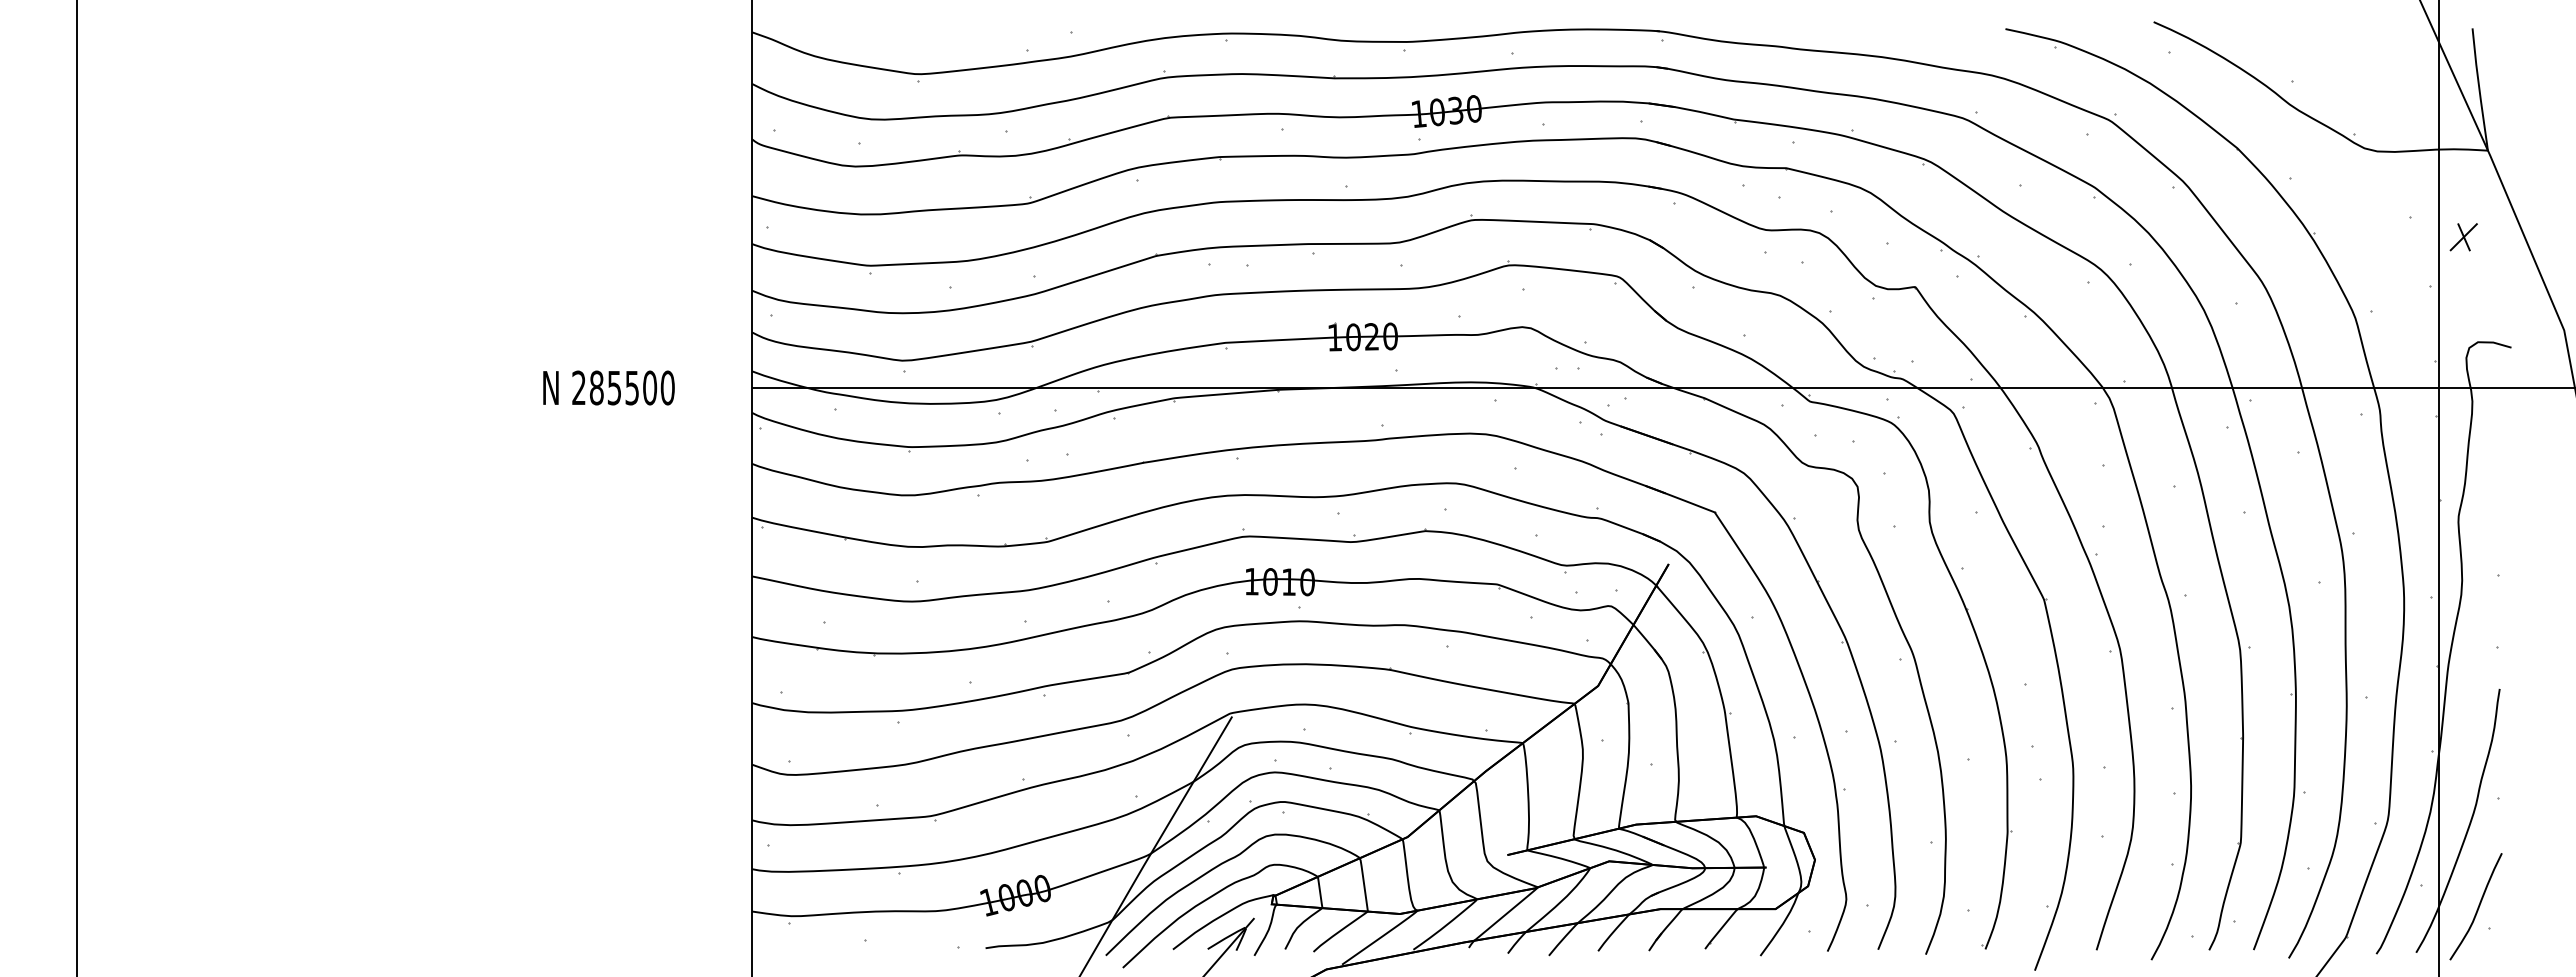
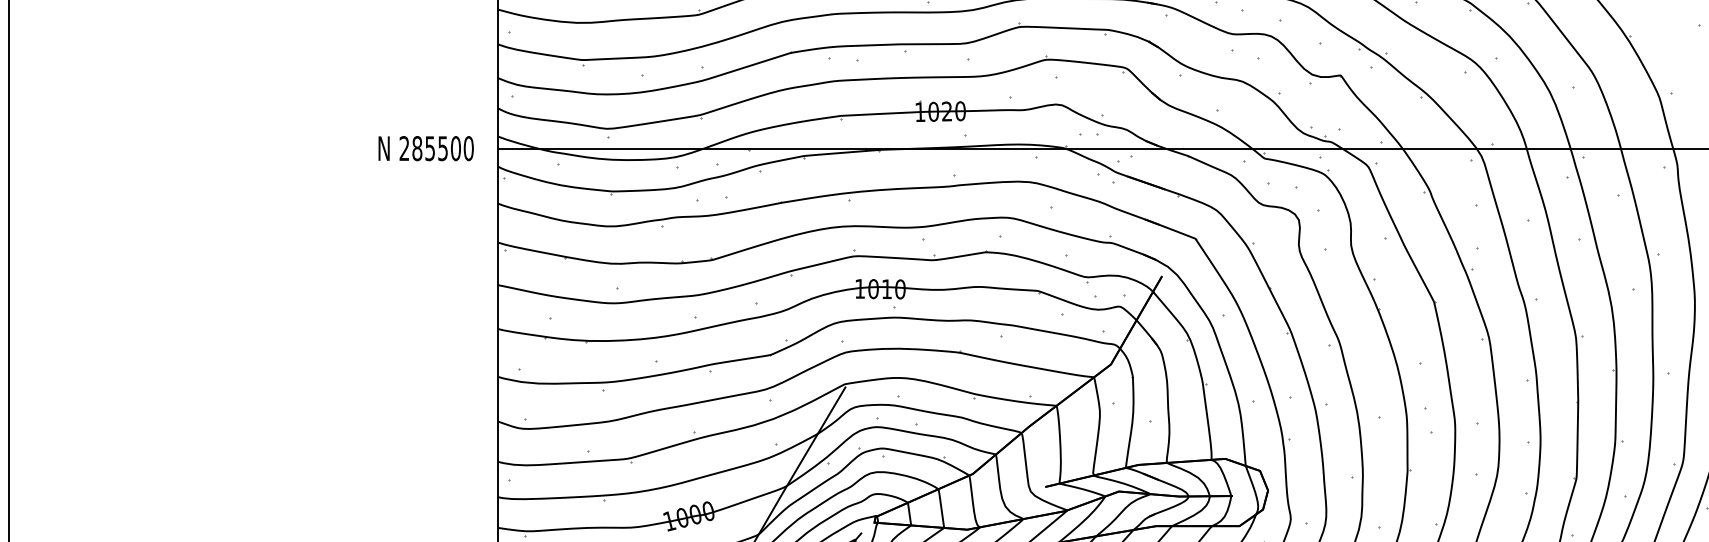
text: (608, 387) -> (425, 148), moved

